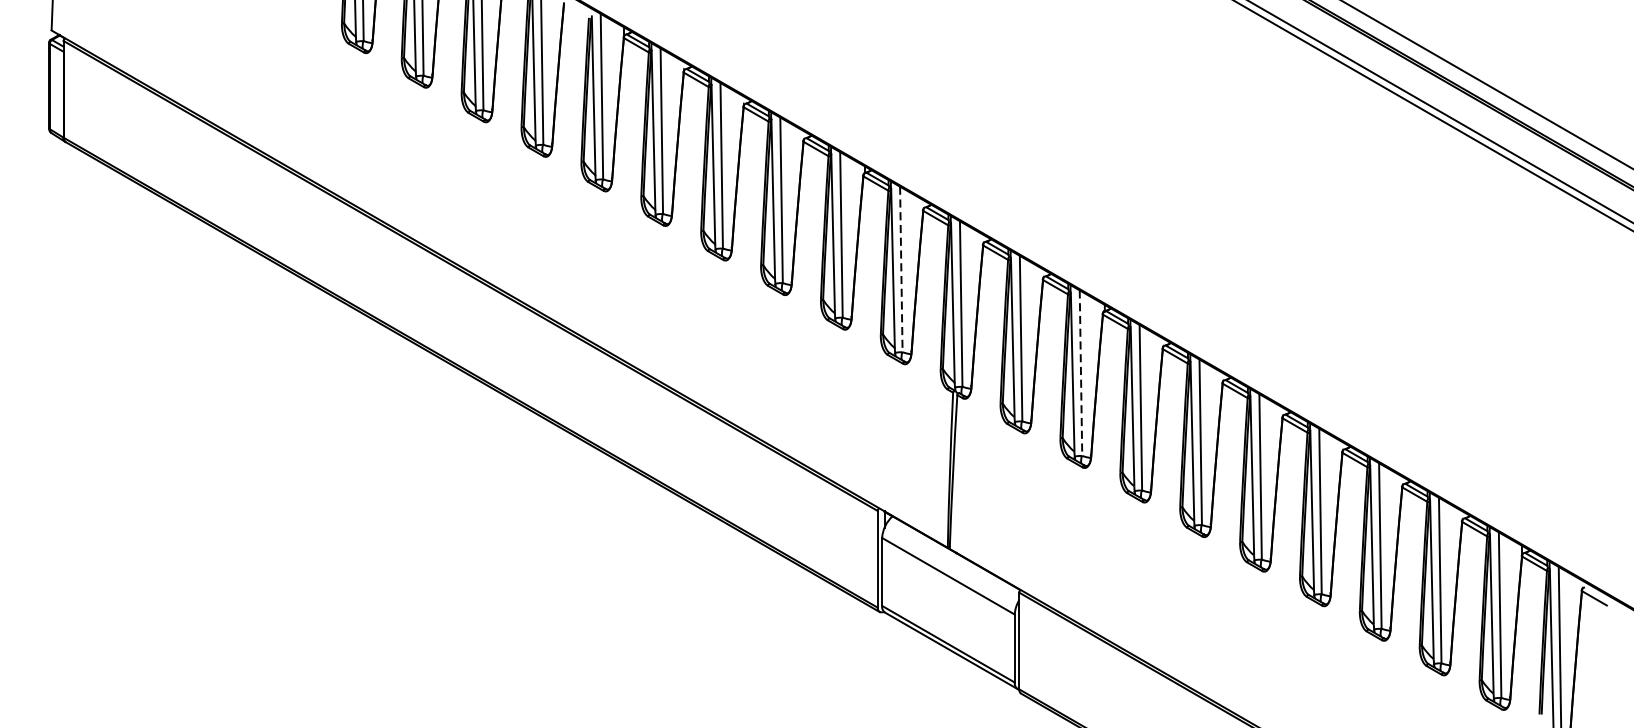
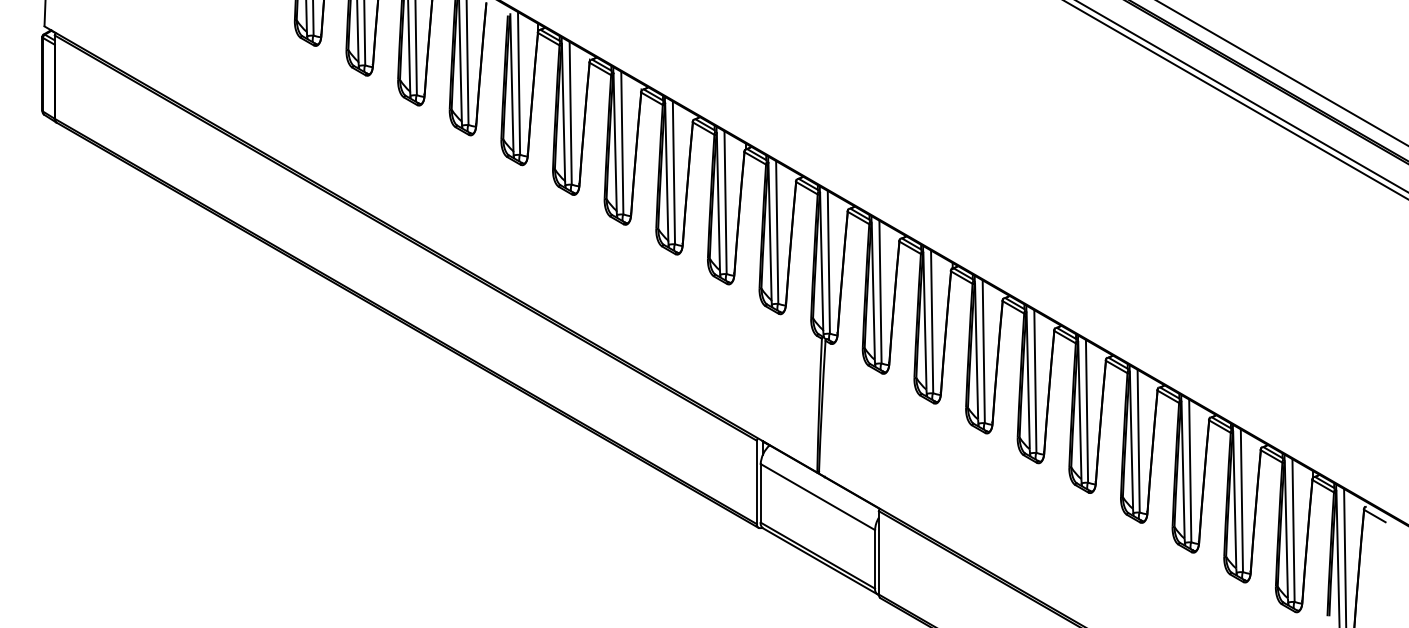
line: (901, 269) -> (777, 232), dashed -> solid
line: (1081, 373) -> (932, 322), dashed -> solid

